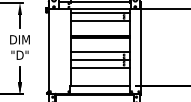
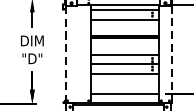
line: (48, 50) -> (65, 53), solid -> dashed
line: (140, 51) -> (171, 54), solid -> dashed

